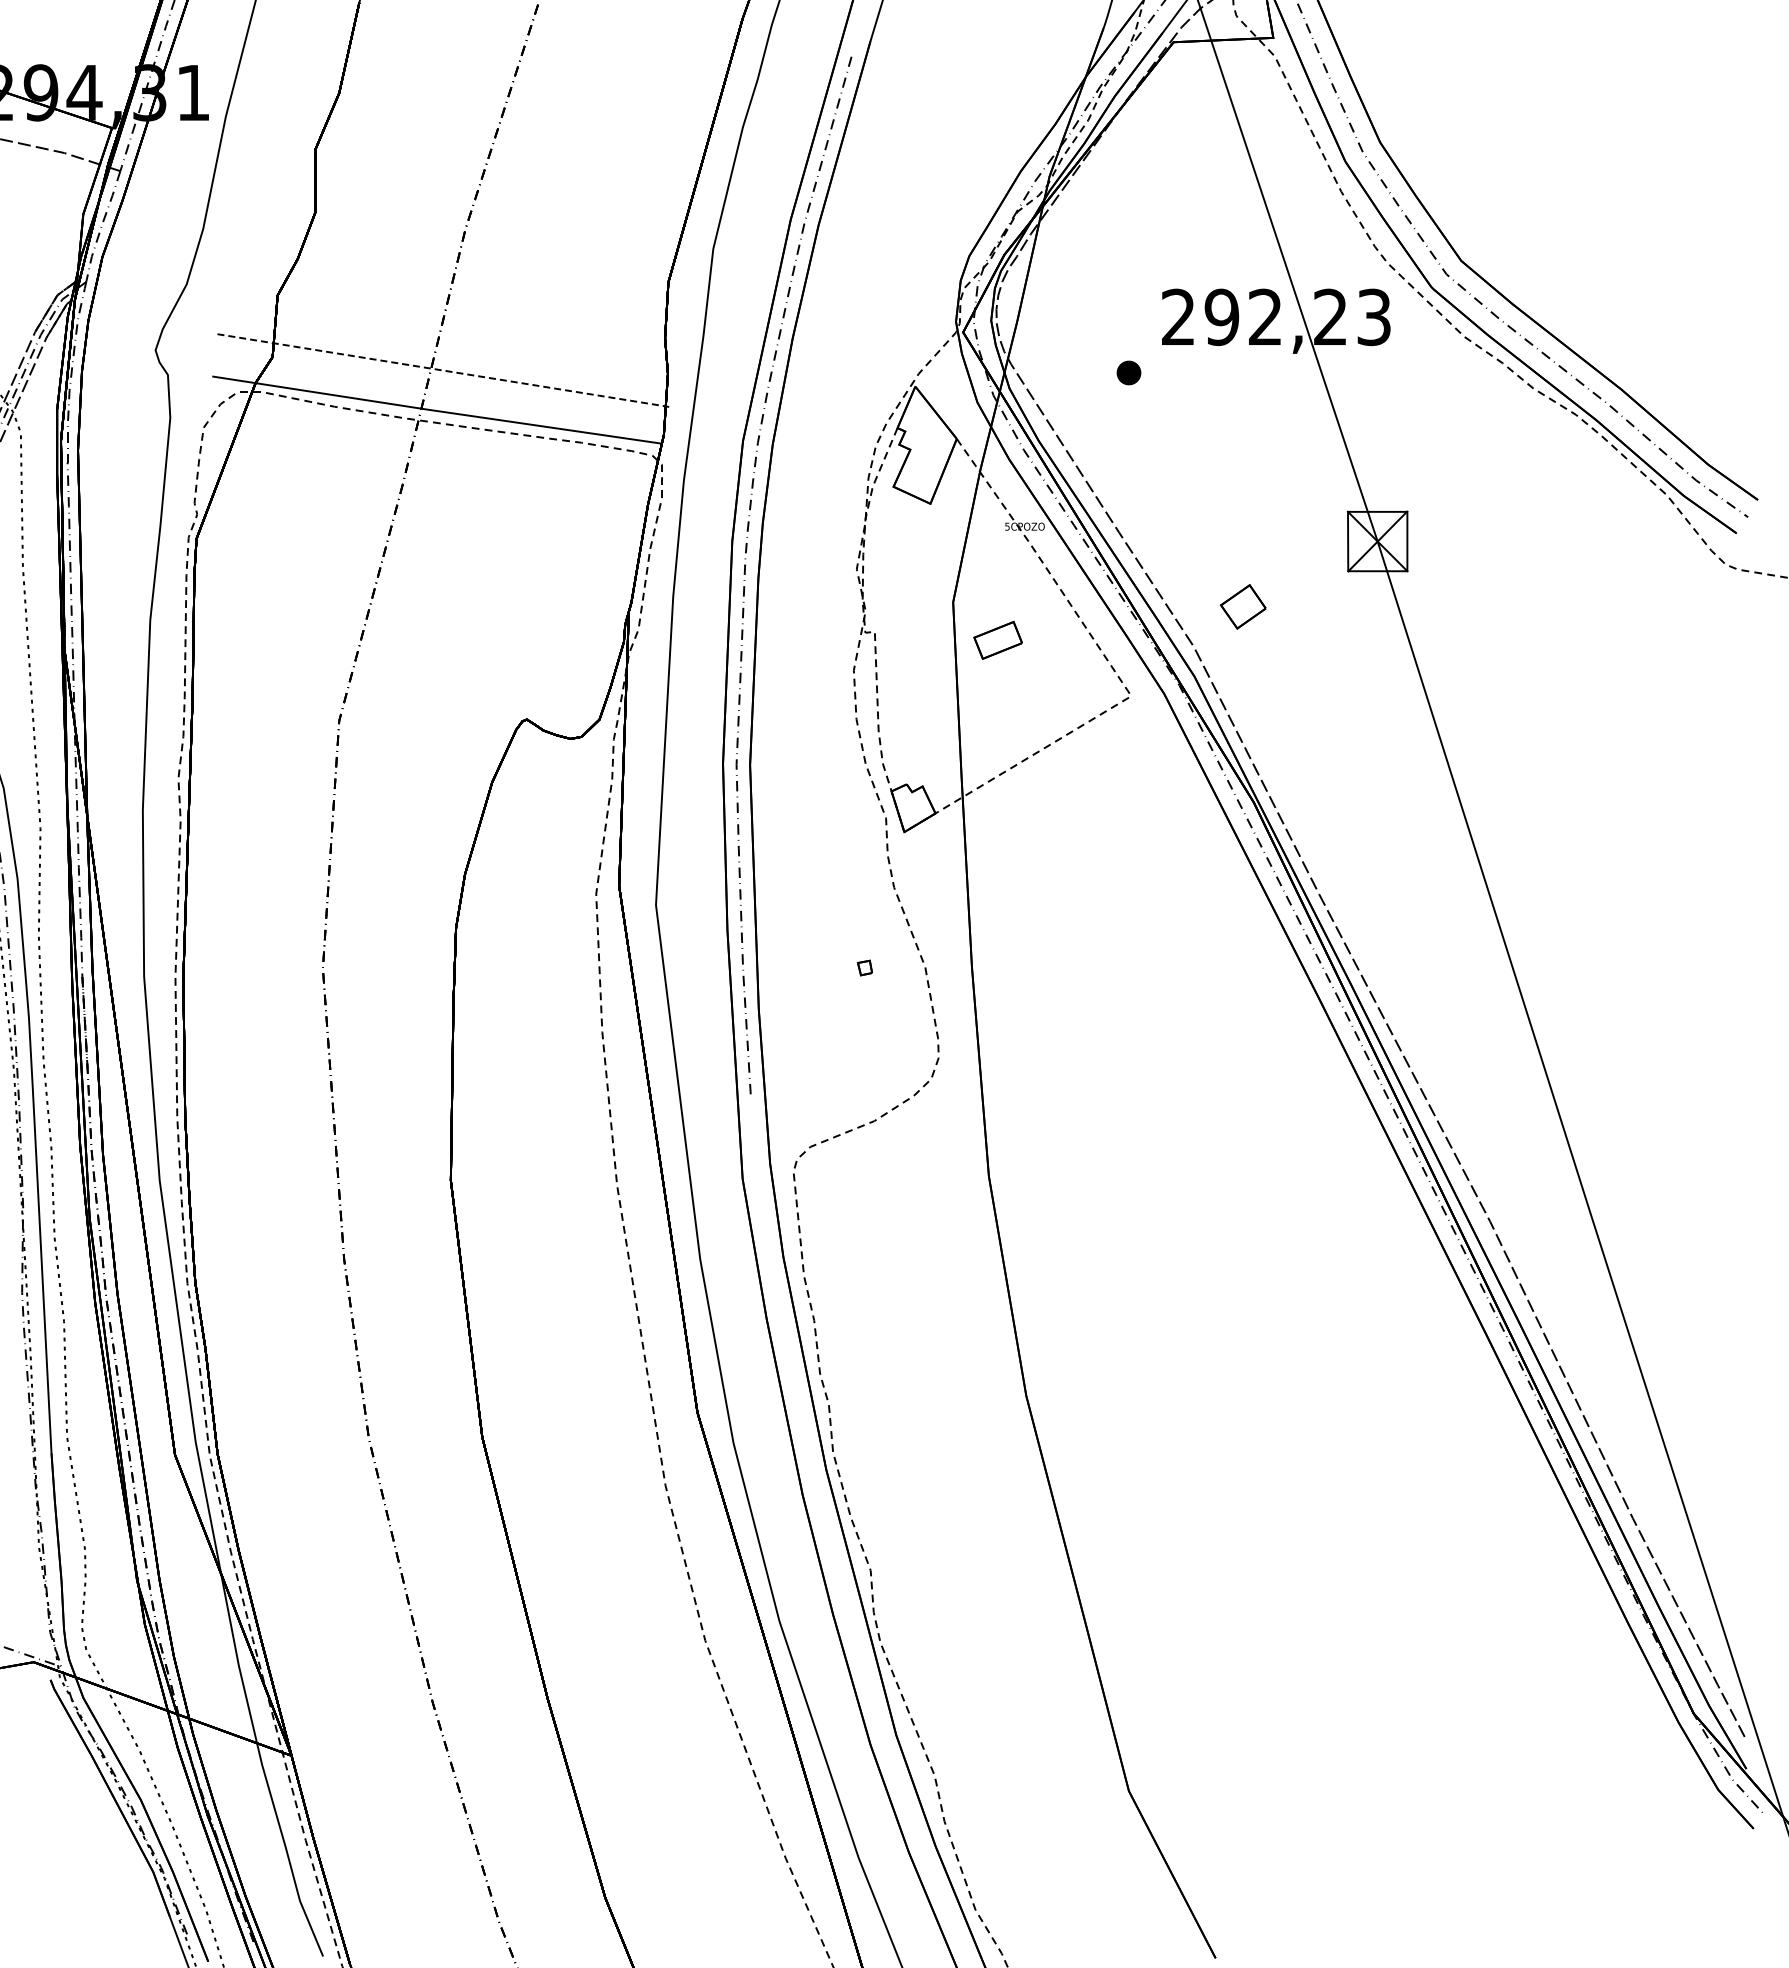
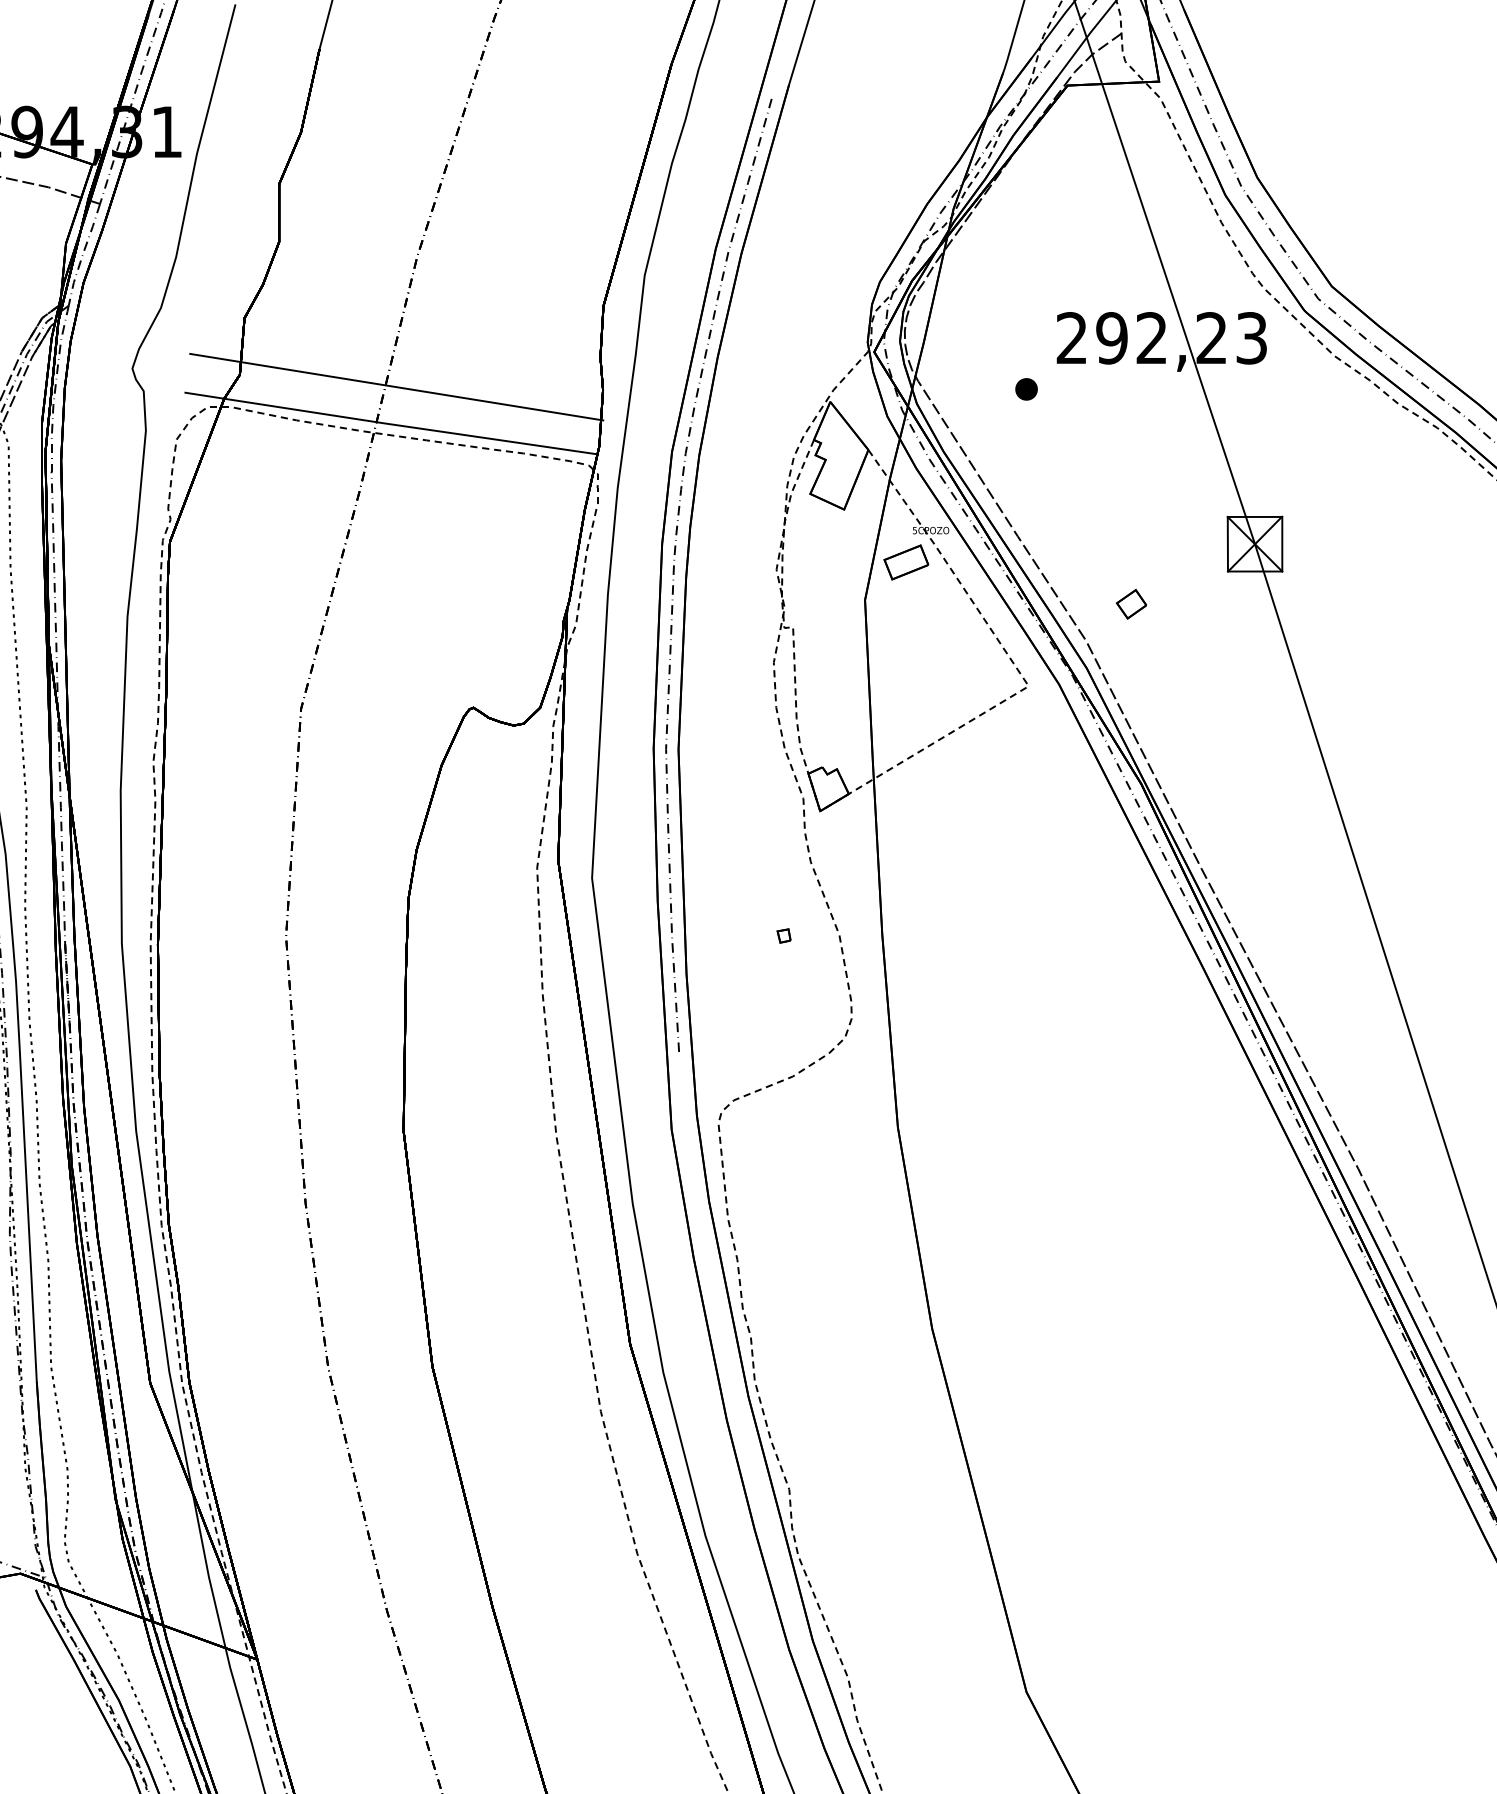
line: (443, 370) -> (396, 387), dashed -> solid
part: (1243, 606) -> (1131, 603), size x0.71
part: (997, 639) -> (905, 561), moved

